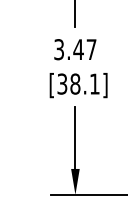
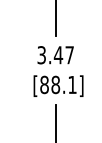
text: (62, 83) -> (44, 84), [38.1] -> [88.1]

